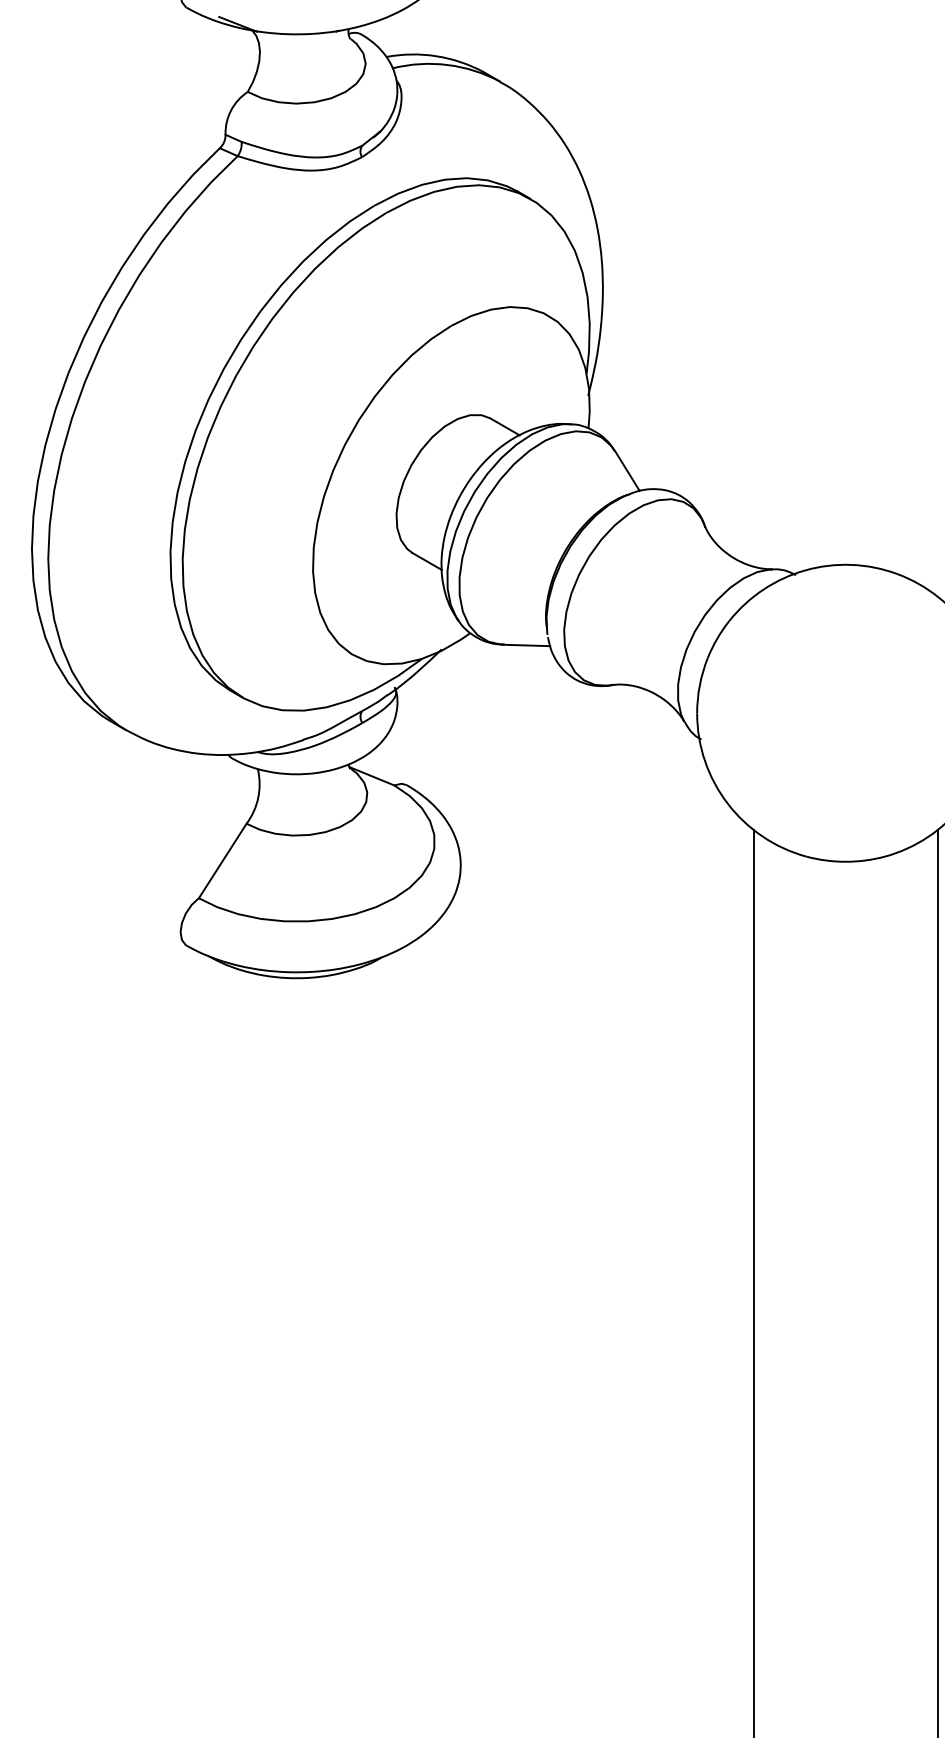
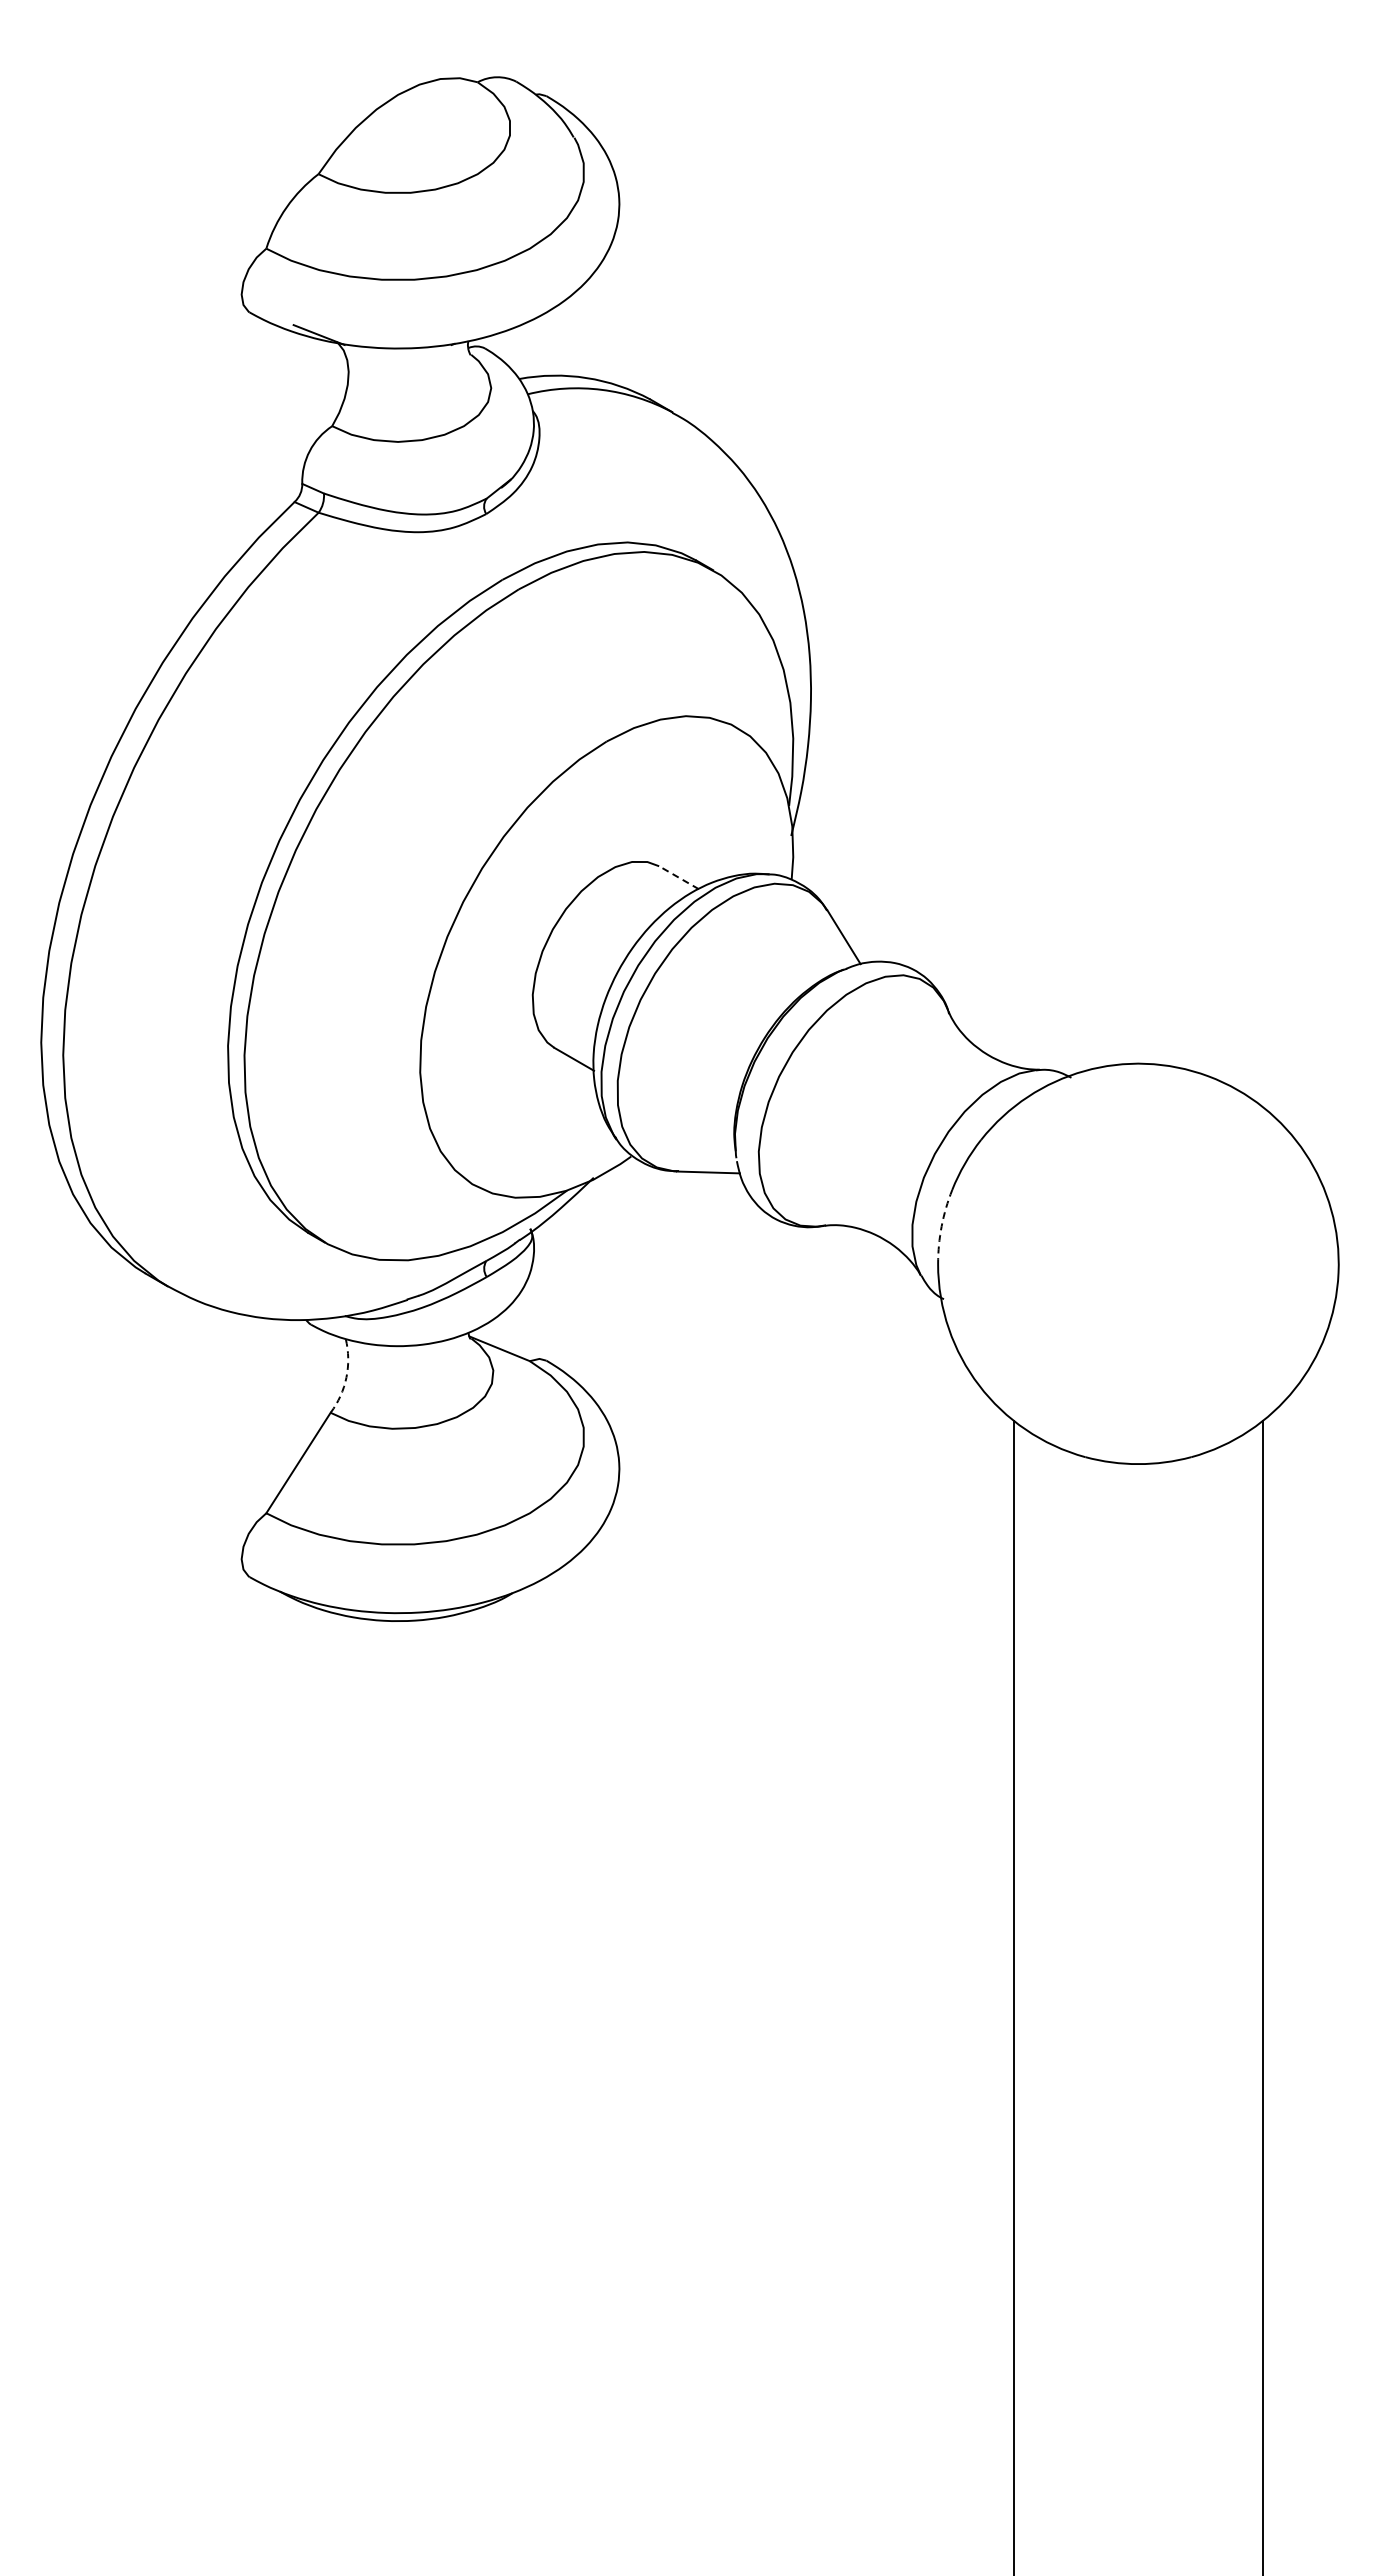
line: (505, 426) -> (679, 877), solid -> dashed
arc: (699, 685) -> (941, 1226), solid -> dashed
arc: (258, 797) -> (346, 1377), solid -> dashed

